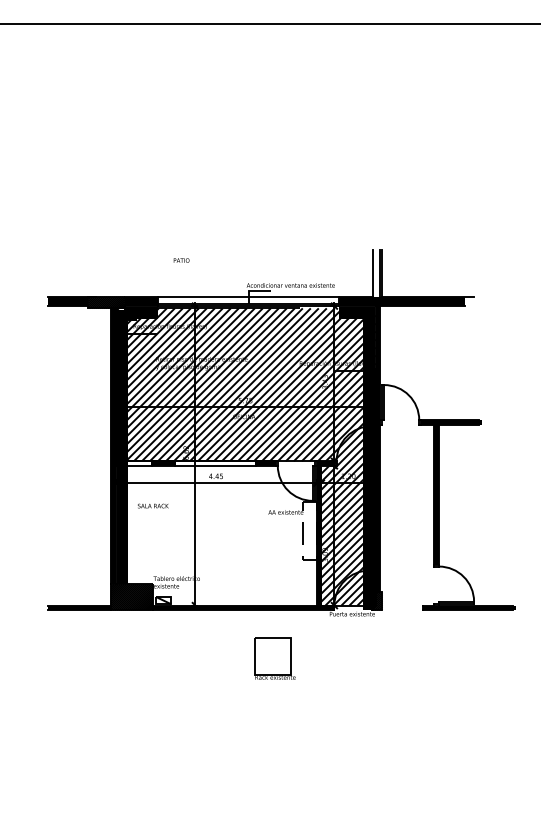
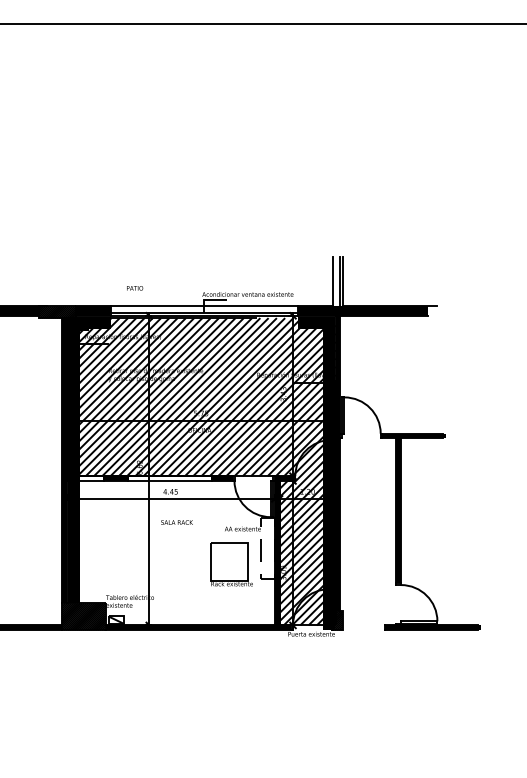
text: (181, 260) -> (134, 288), moved
text: (153, 505) -> (177, 521), moved
part: (274, 658) -> (231, 564), moved

